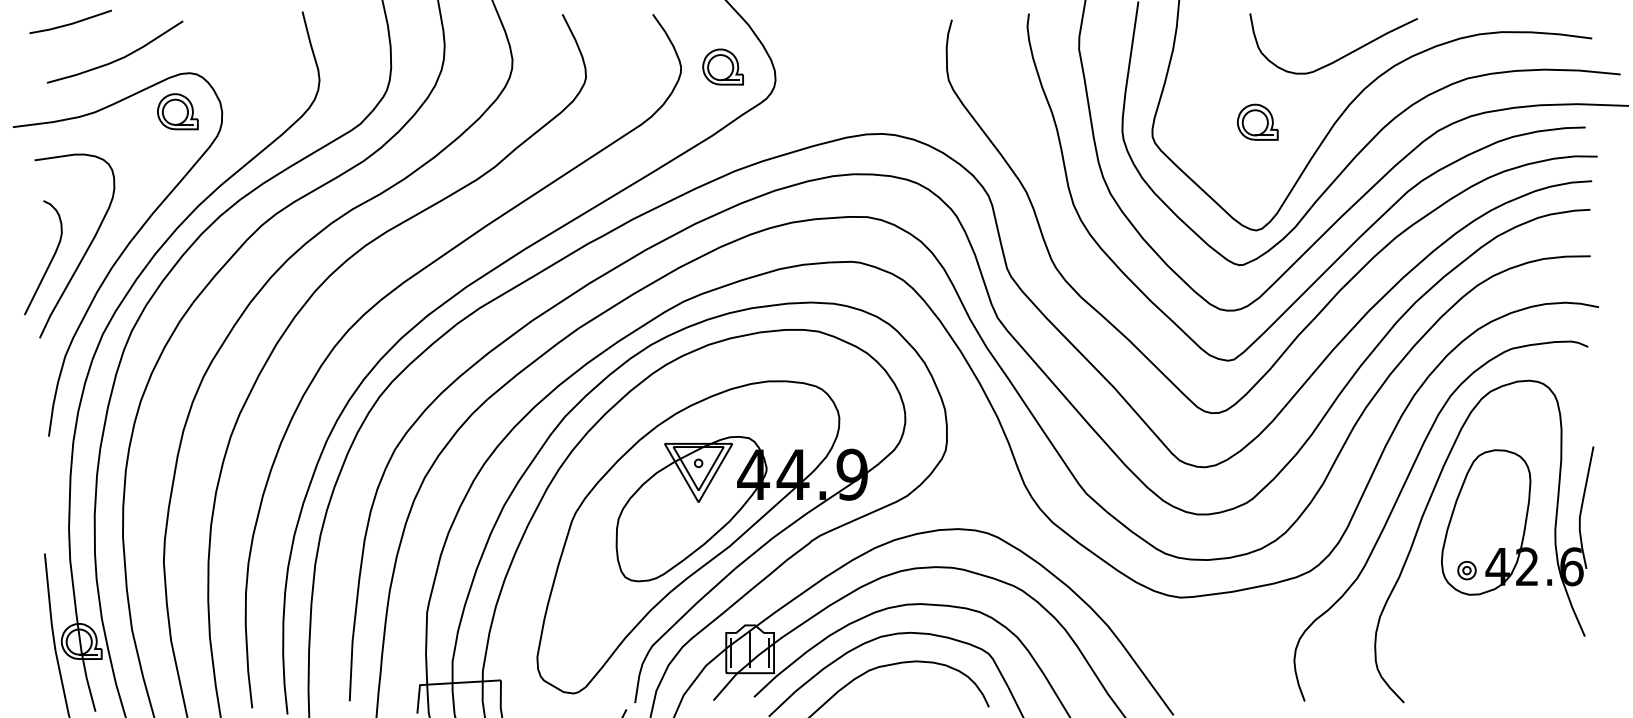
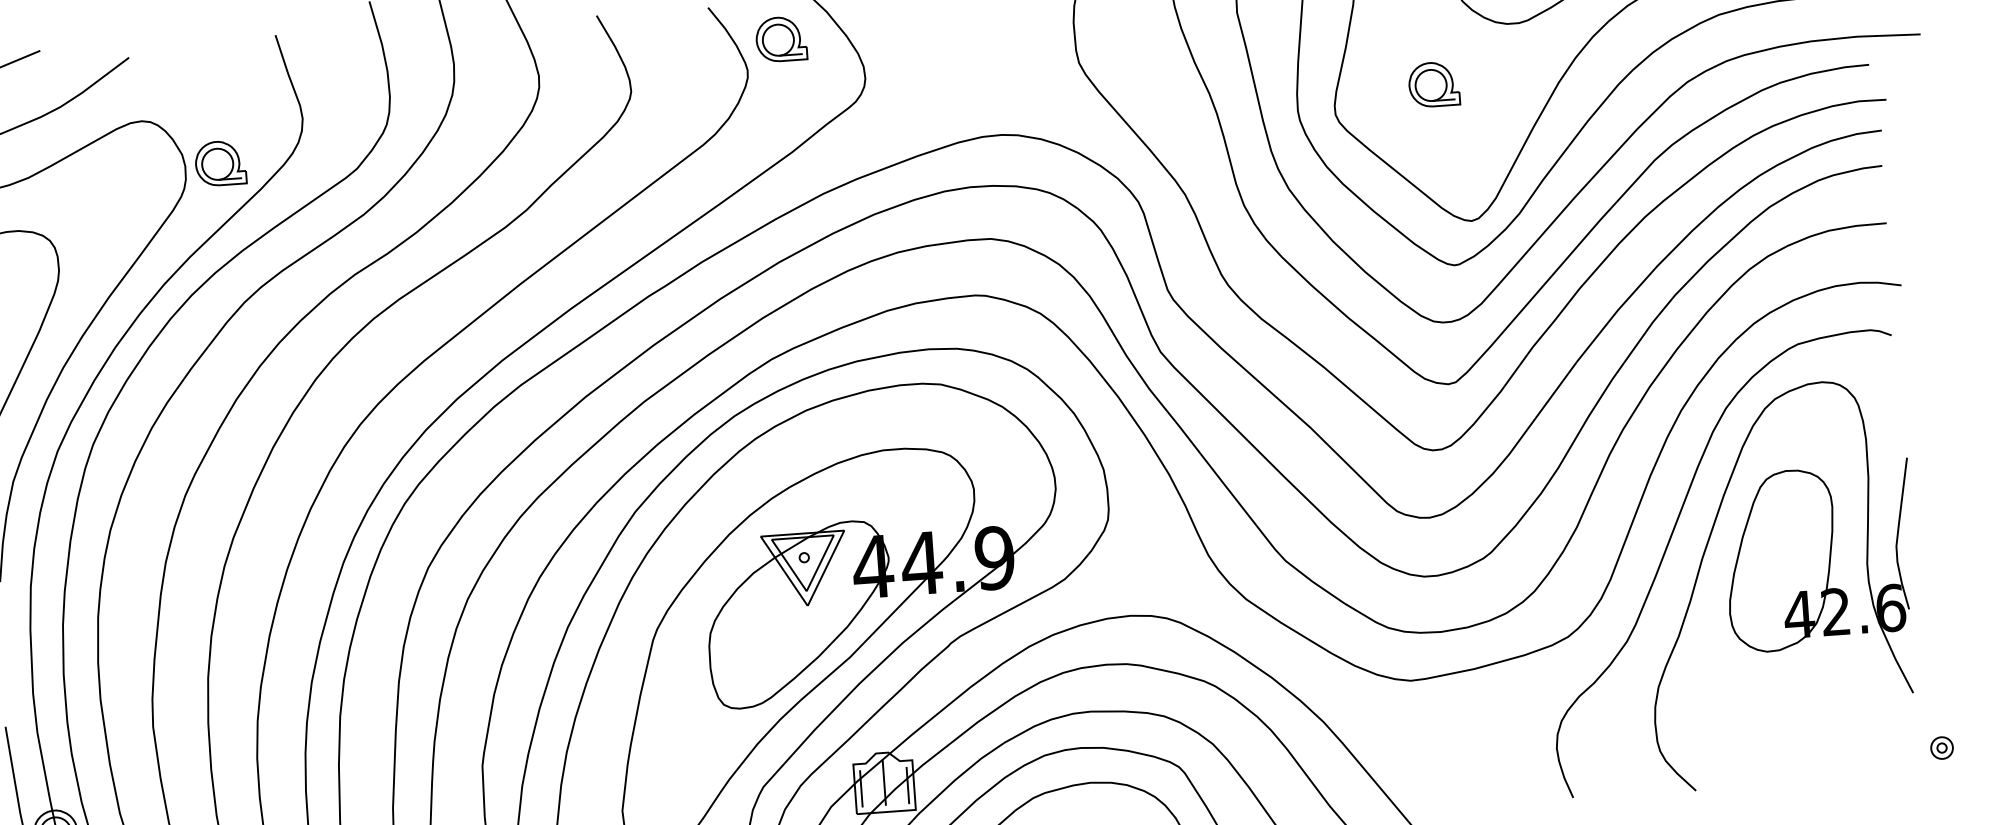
part: (722, 66) -> (780, 38), moved
part: (177, 111) -> (220, 163), moved
part: (1257, 121) -> (1433, 83), moved
part: (1466, 570) -> (1941, 747), moved

